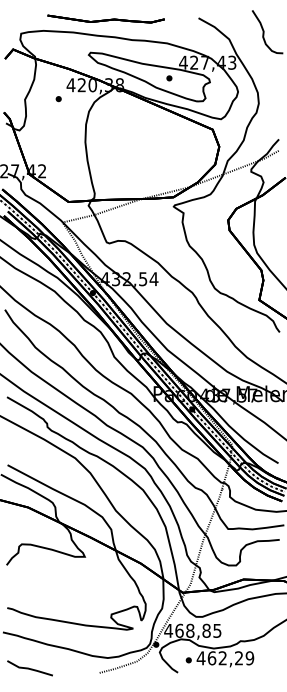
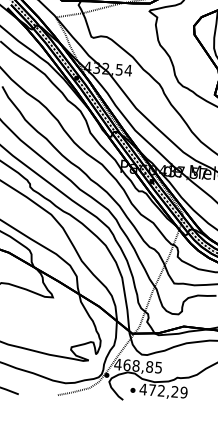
text: (211, 658) -> (152, 390), 462,29 -> 472,29

